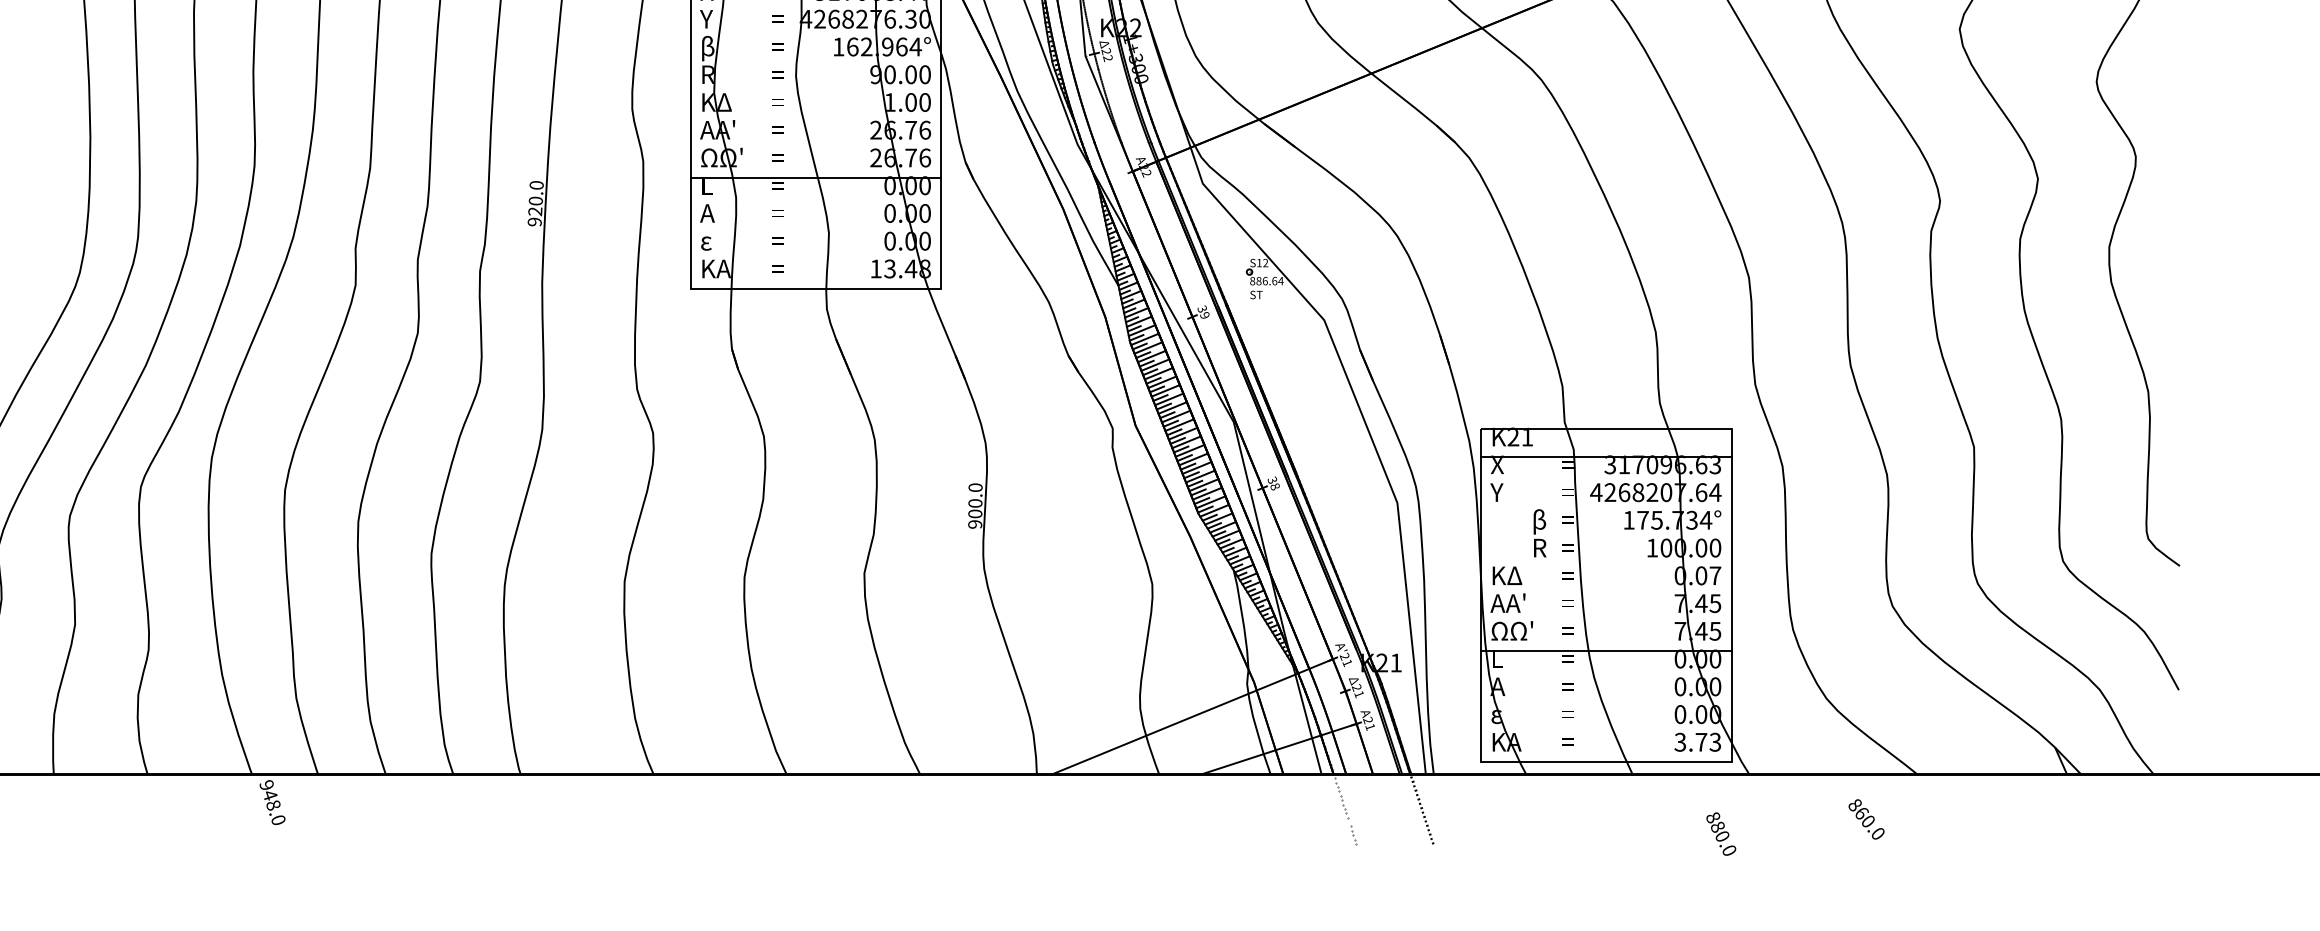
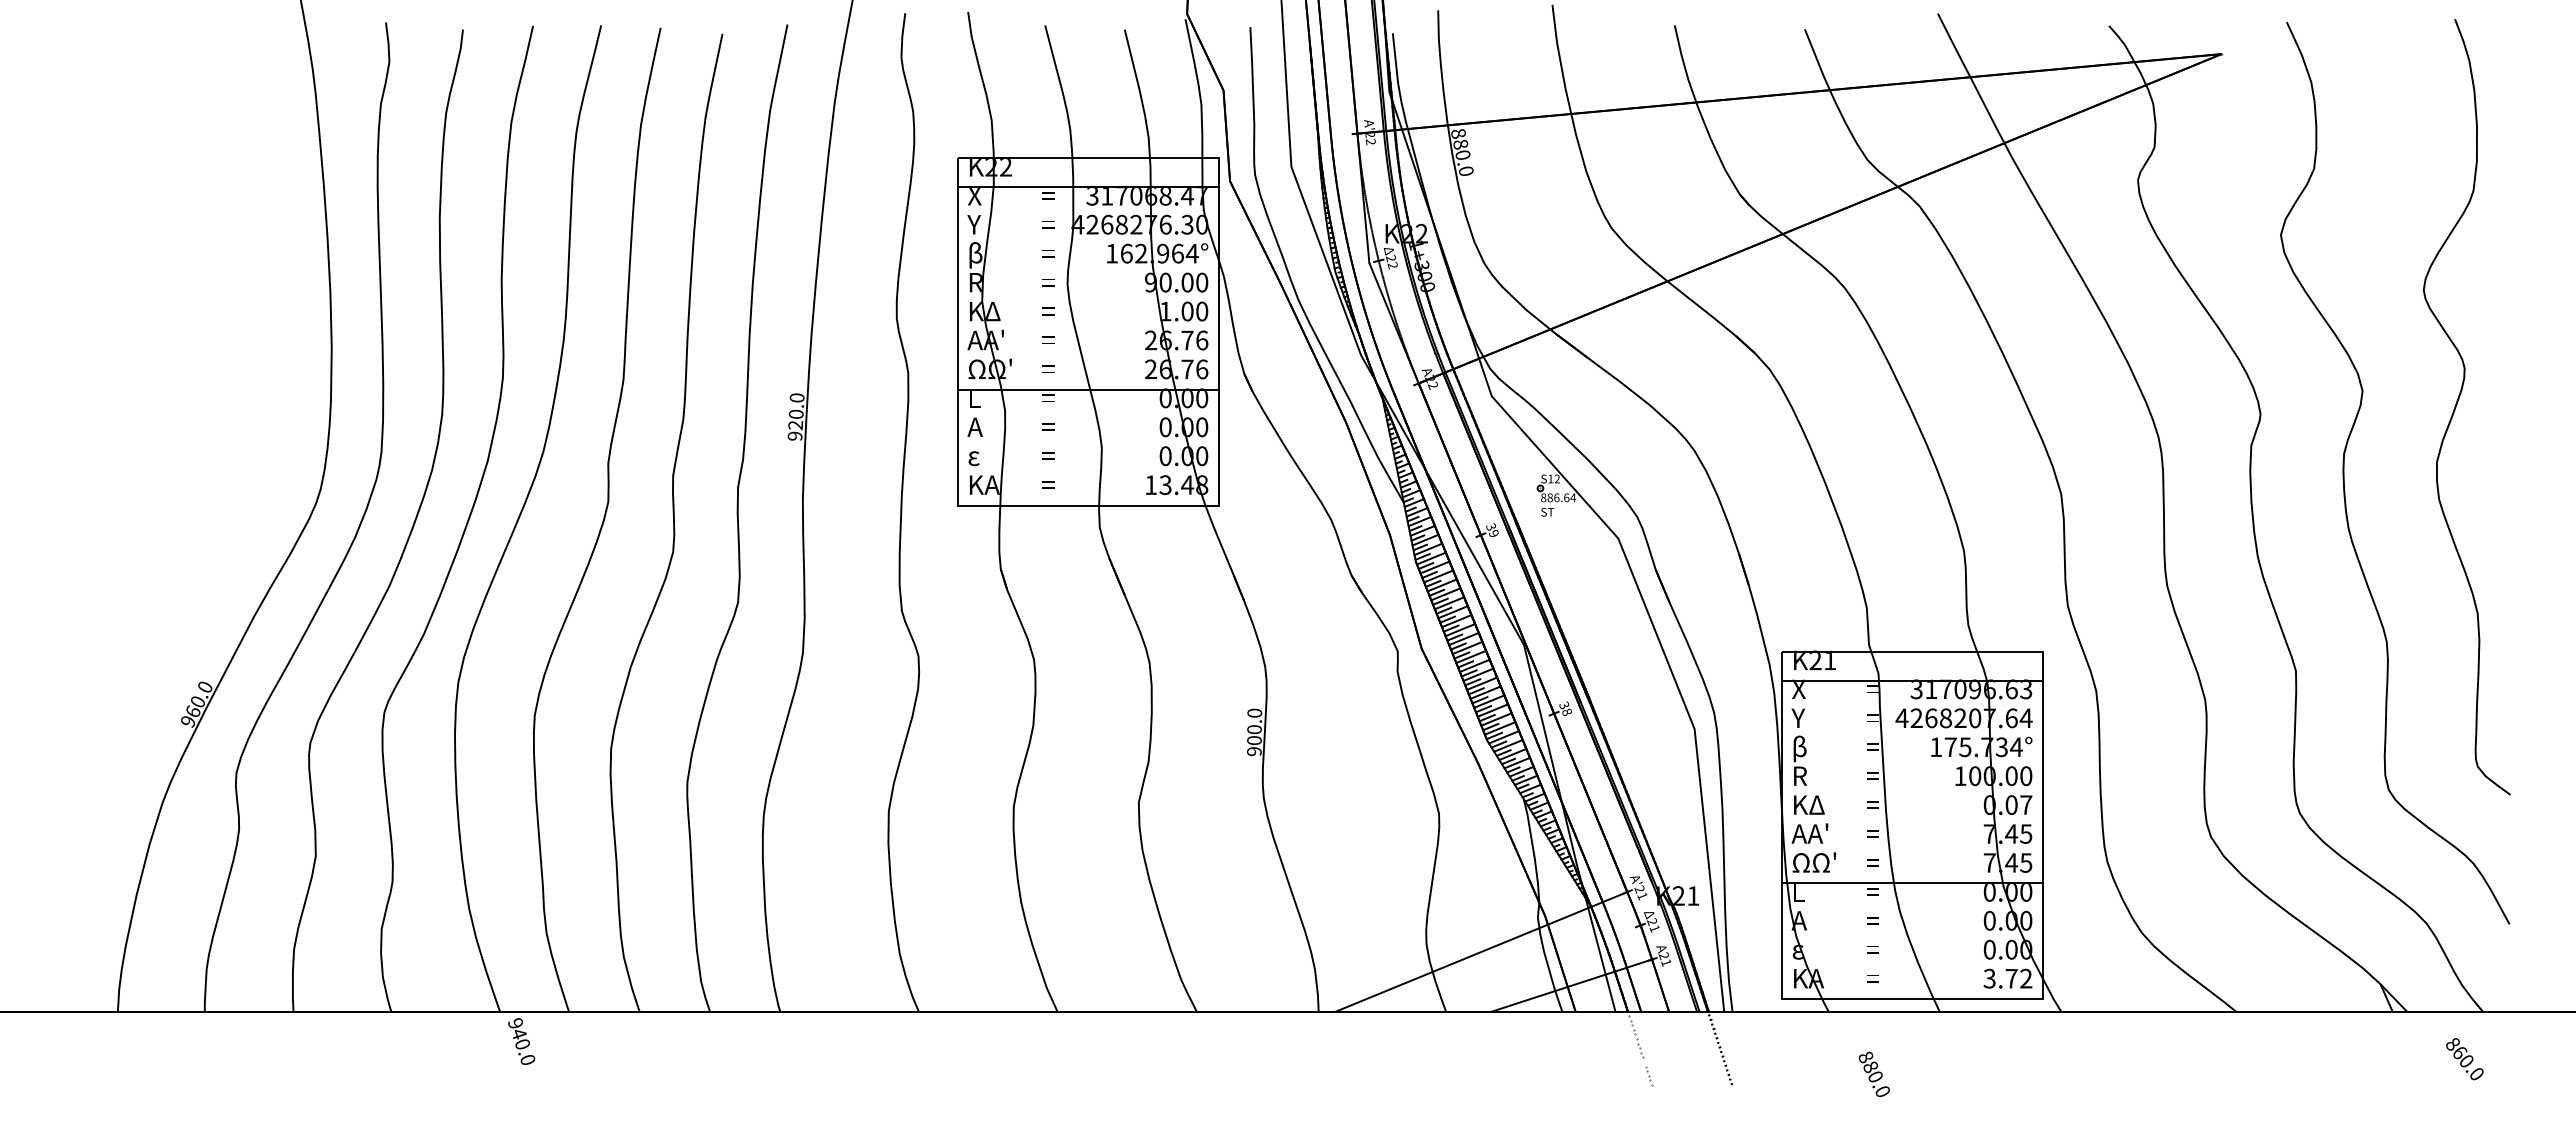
text: (1540, 533) -> (1800, 760), moved
text: (1715, 742) -> (2026, 978), 3.73 -> 3.72
text: (273, 805) -> (522, 1044), 948.0 -> 940.0
text: (1866, 819) -> (2464, 1059), moved
text: (1720, 834) -> (1873, 1074), moved

